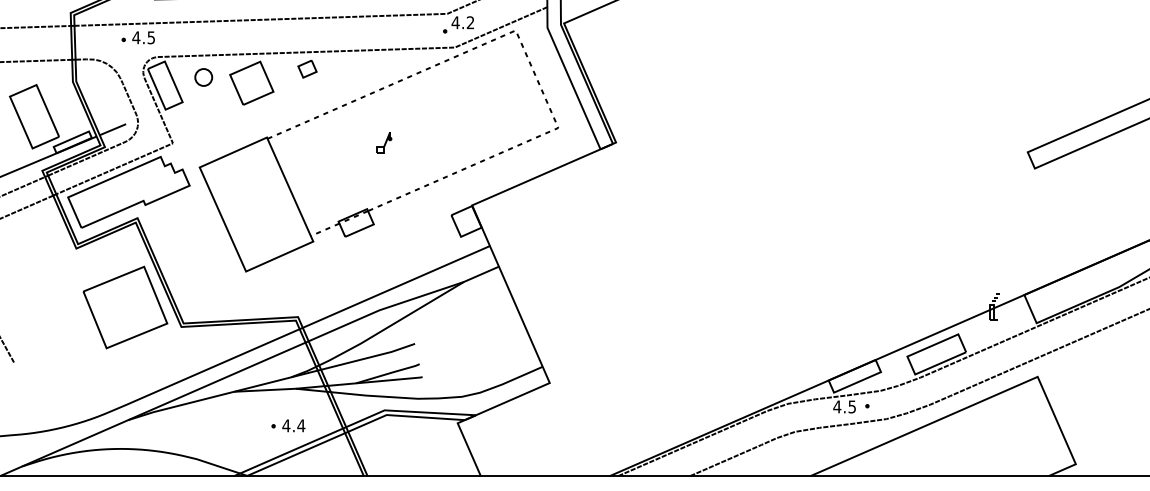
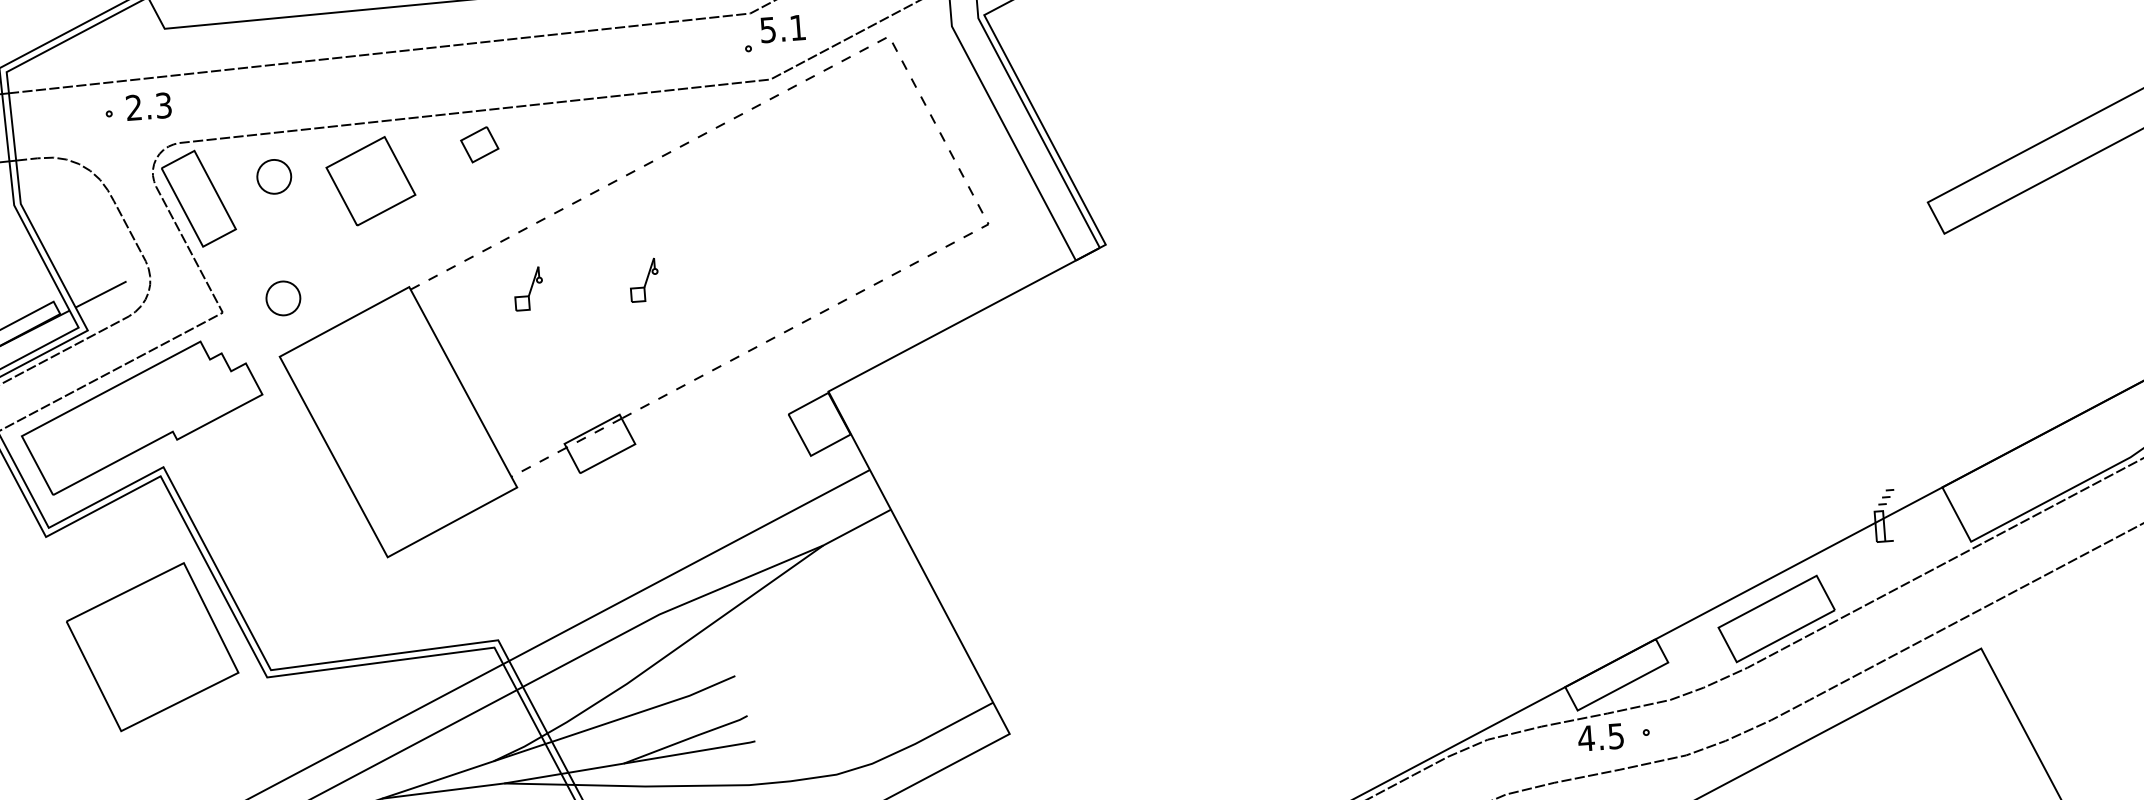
text: (462, 22) -> (781, 28), 4.2 -> 5.1
text: (143, 37) -> (148, 106), 4.5 -> 2.3
part: (203, 138) -> (282, 298), added
part: (326, 142) -> (528, 288), added

